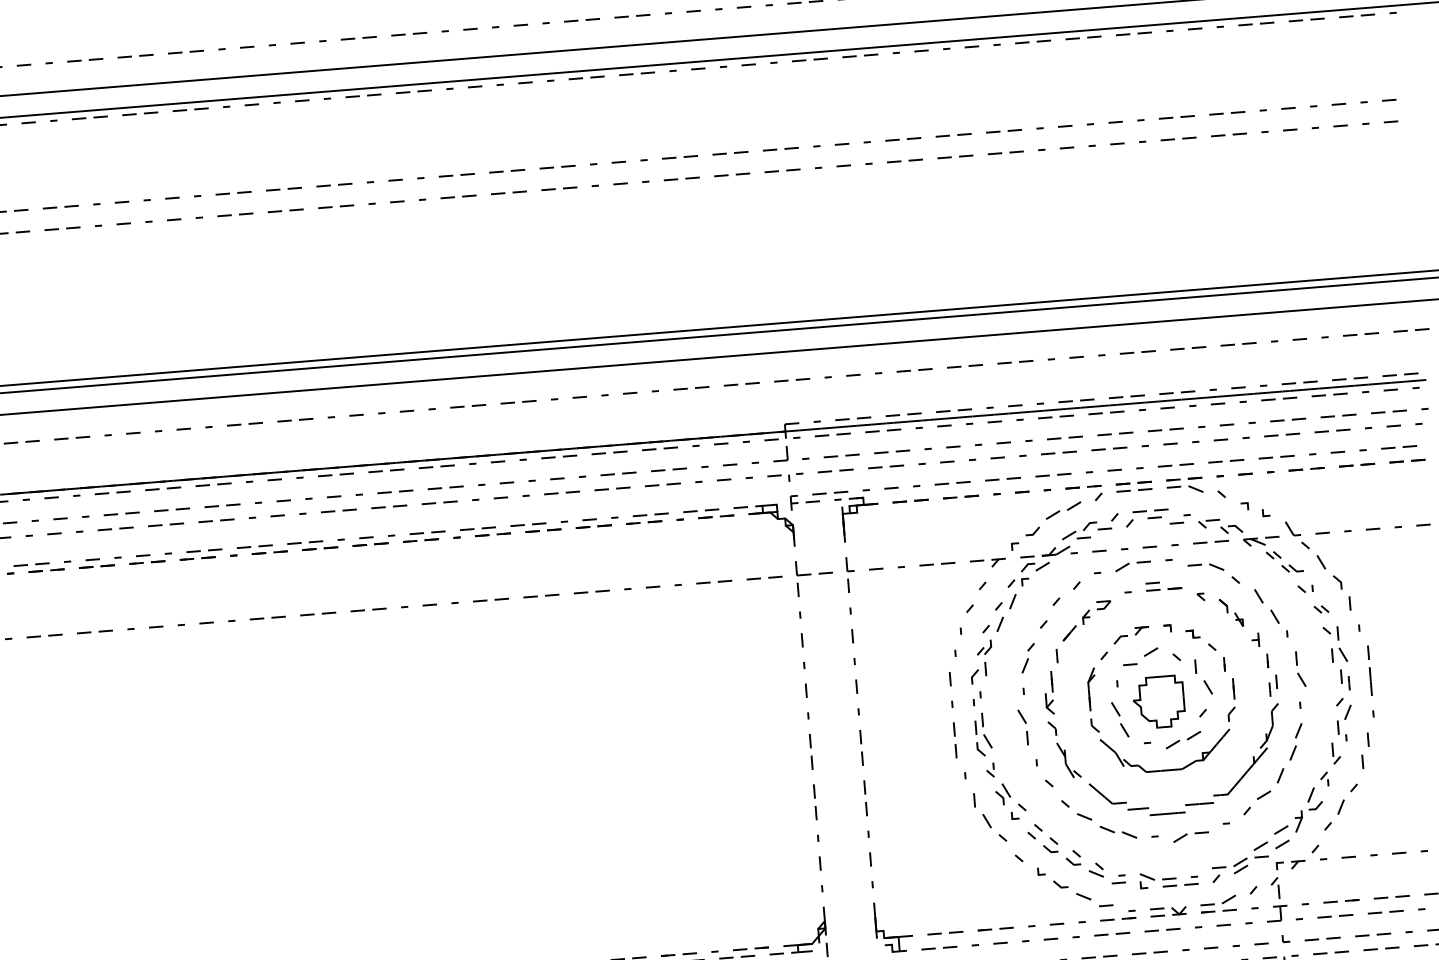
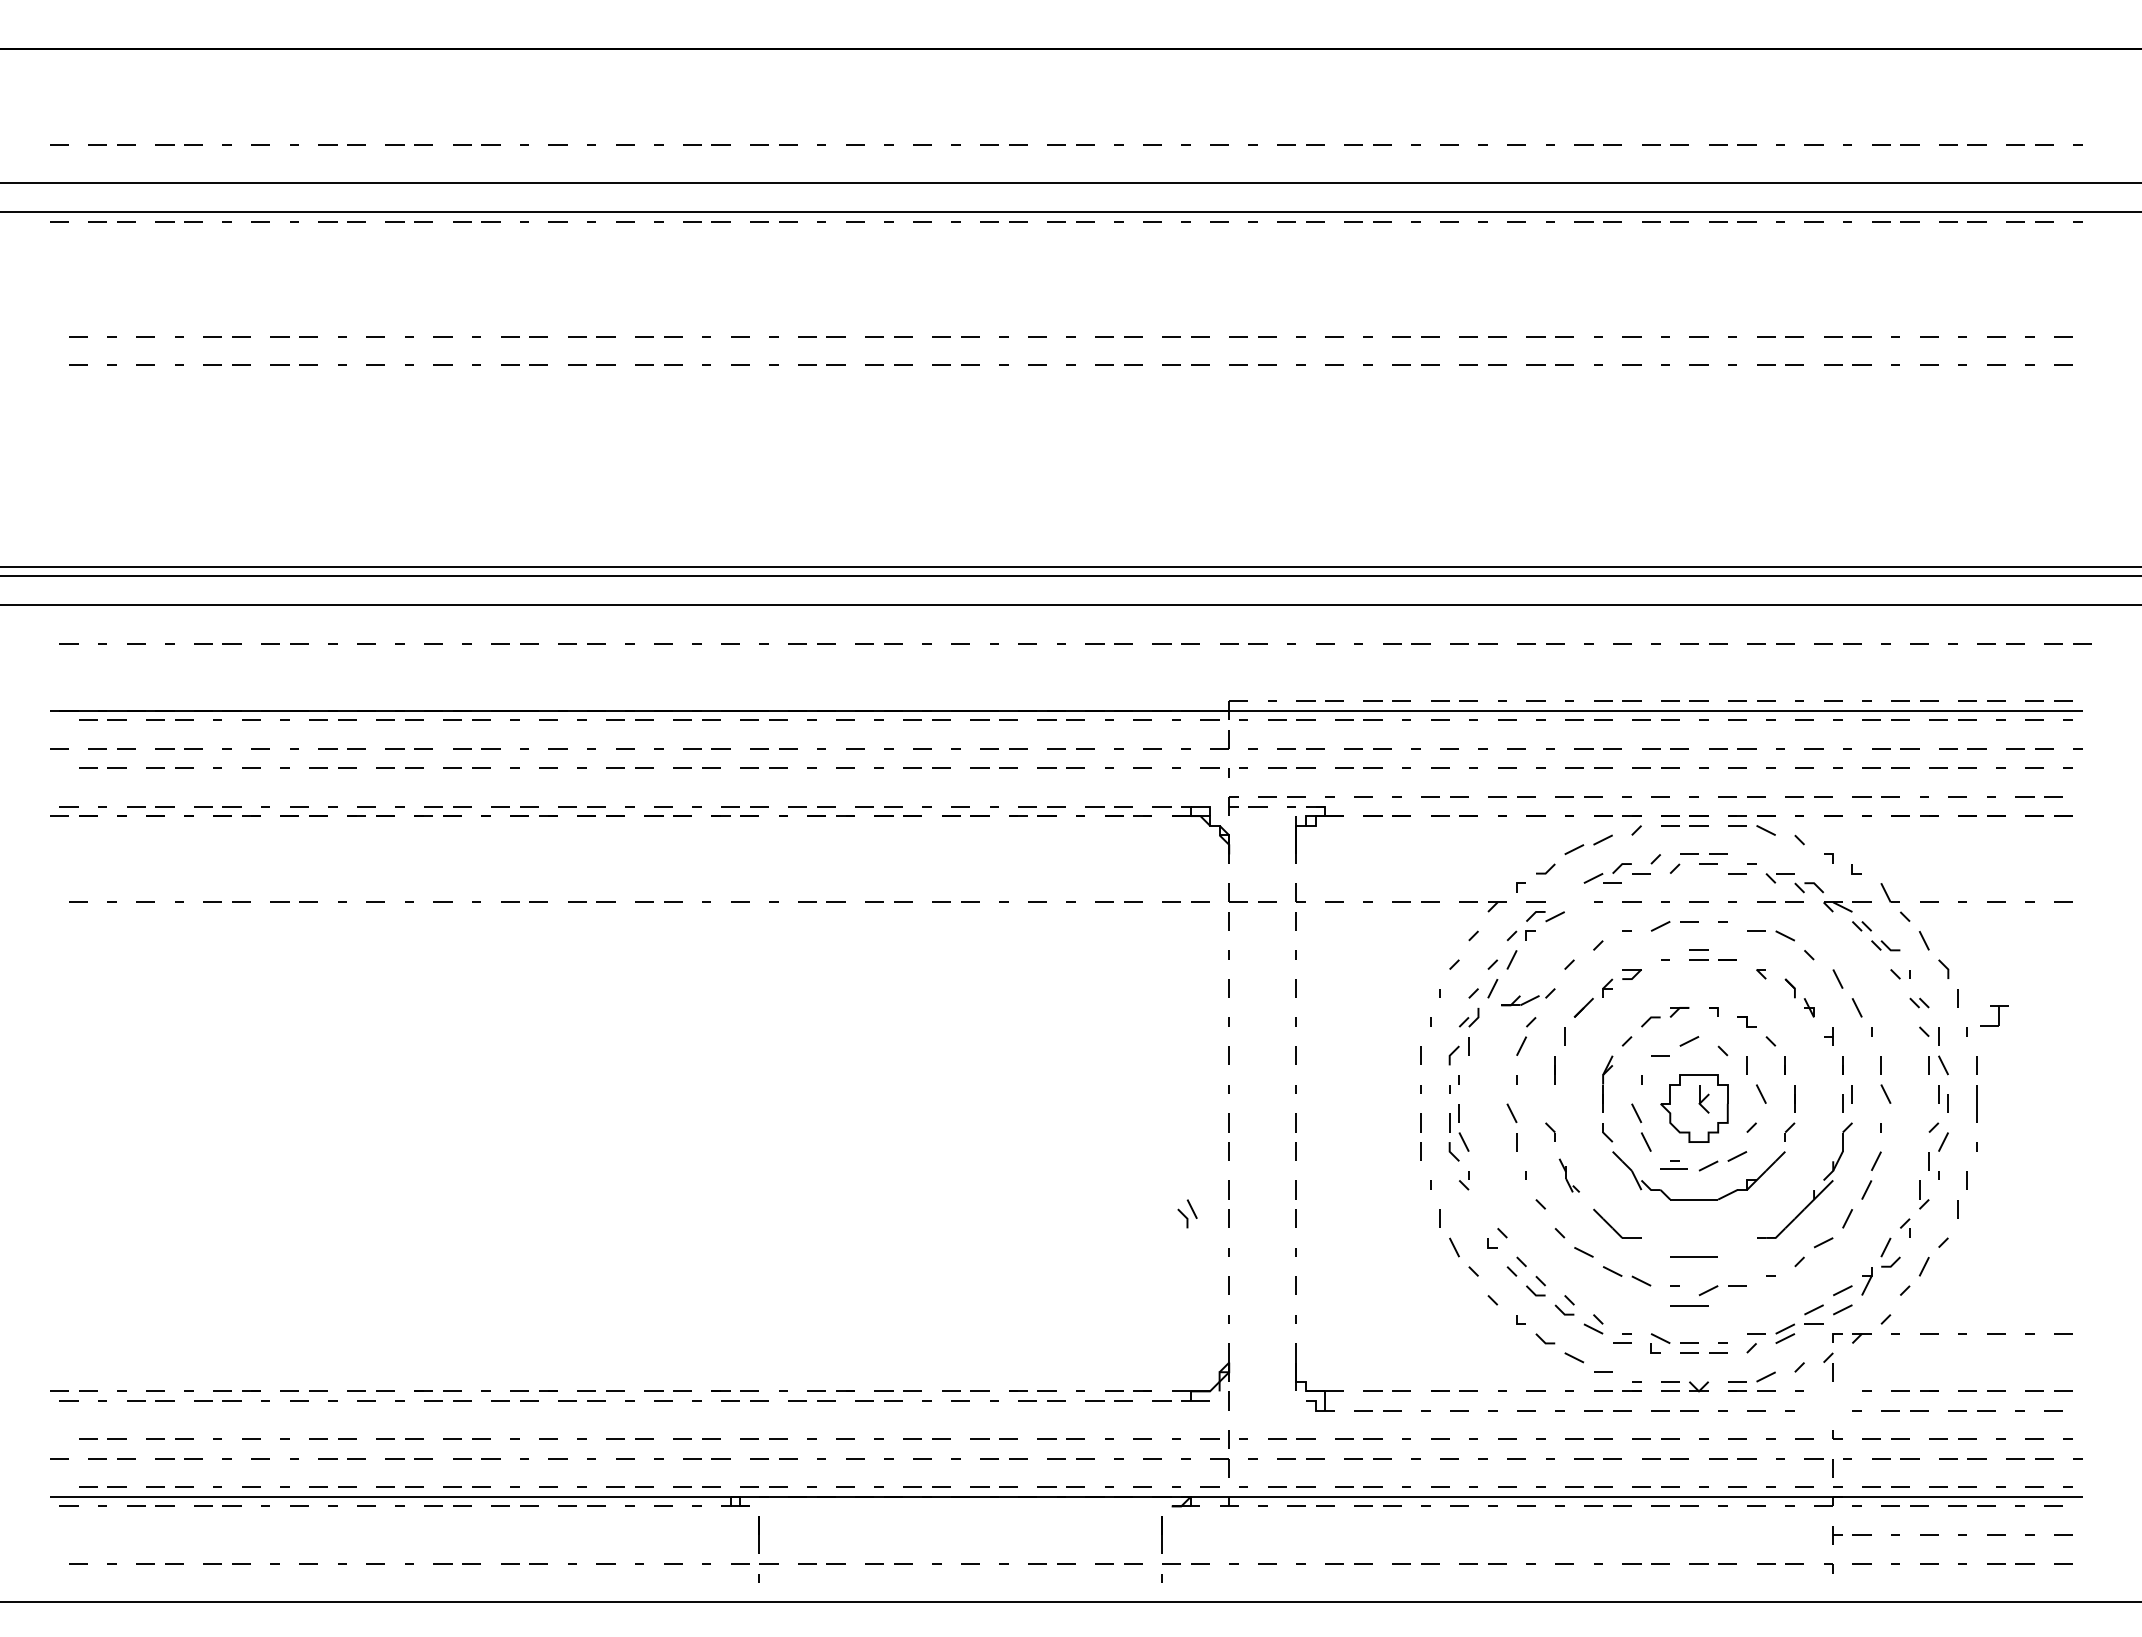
part: (1056, 550) -> (1520, 1000), moved
part: (1049, 704) -> (1703, 1099), moved
part: (1069, 760) -> (1569, 1175), size x0.7
part: (1003, 794) -> (1187, 1213), moved
line: (1199, 803) -> (1689, 1305), moved
line: (1138, 808) -> (1673, 1168), moved
part: (1277, 913) -> (1994, 1015), moved

